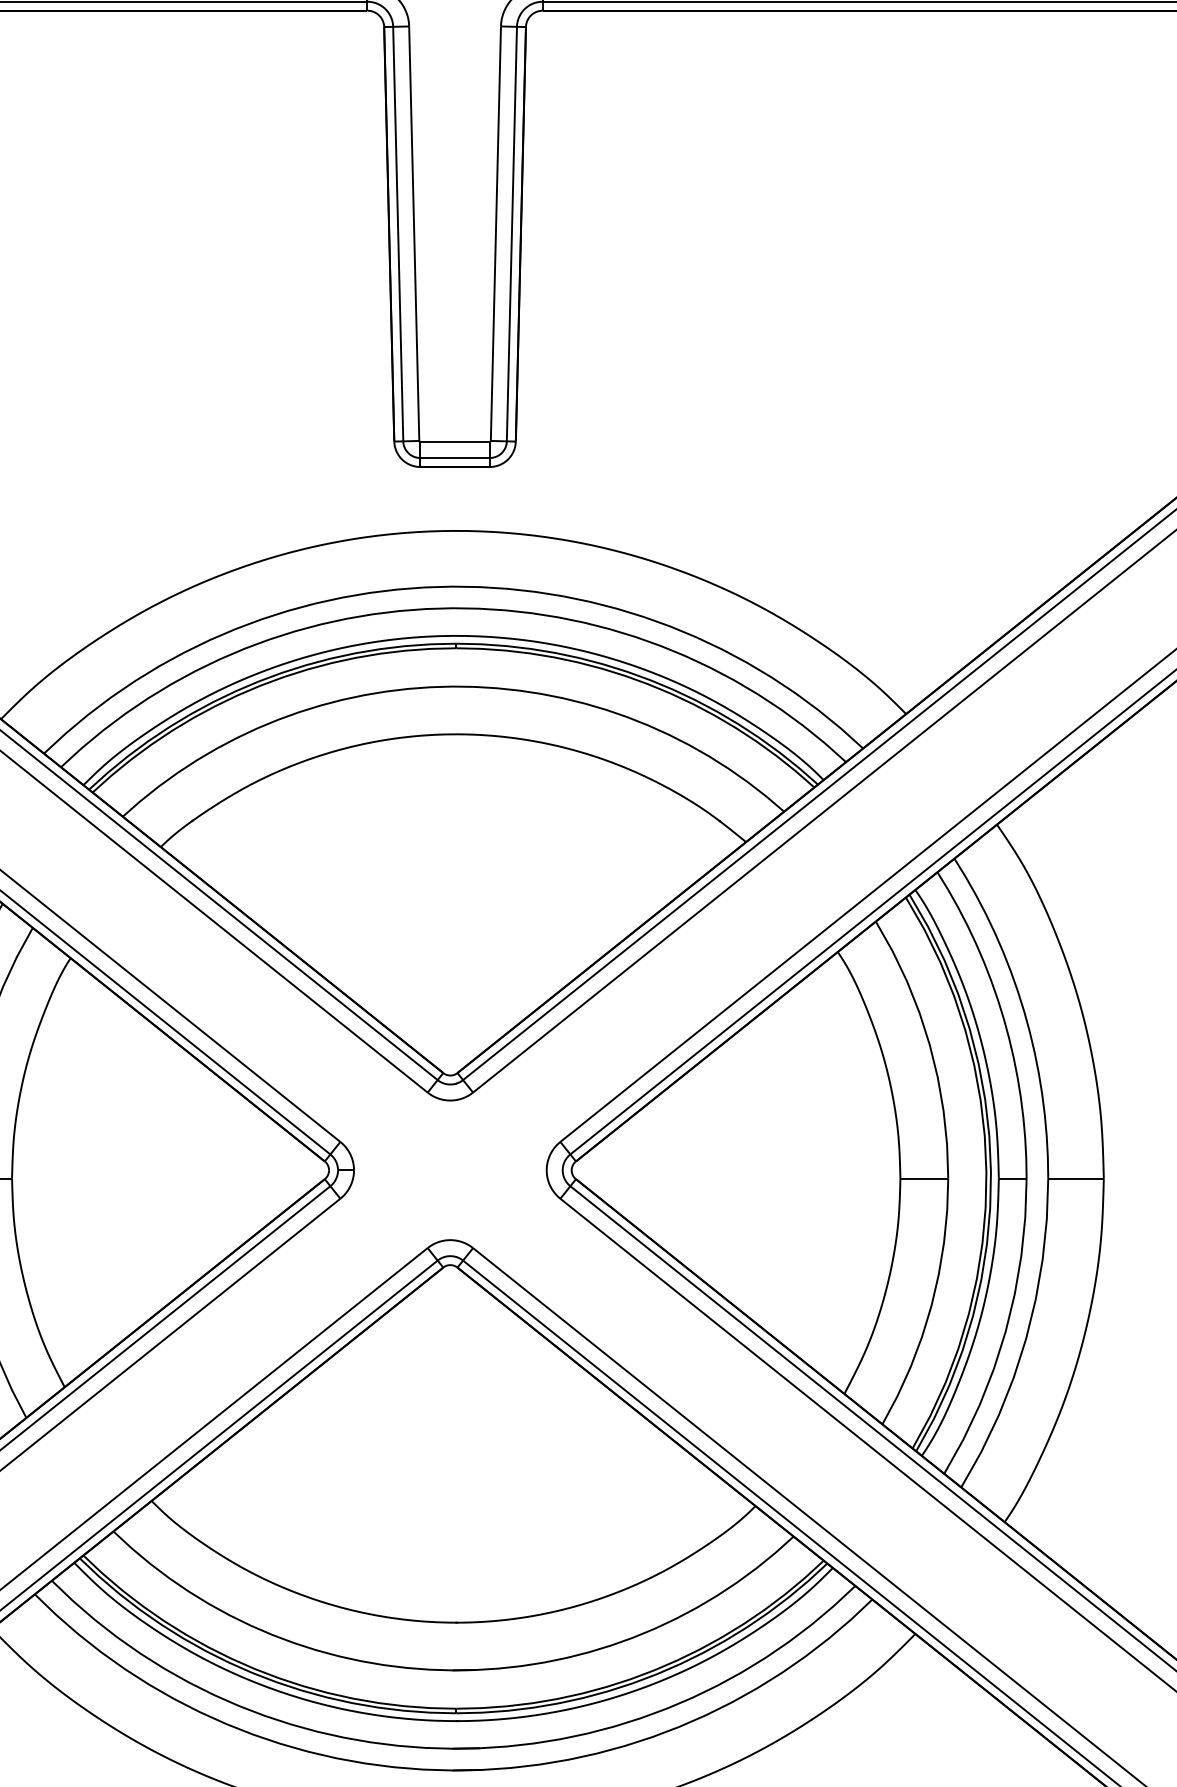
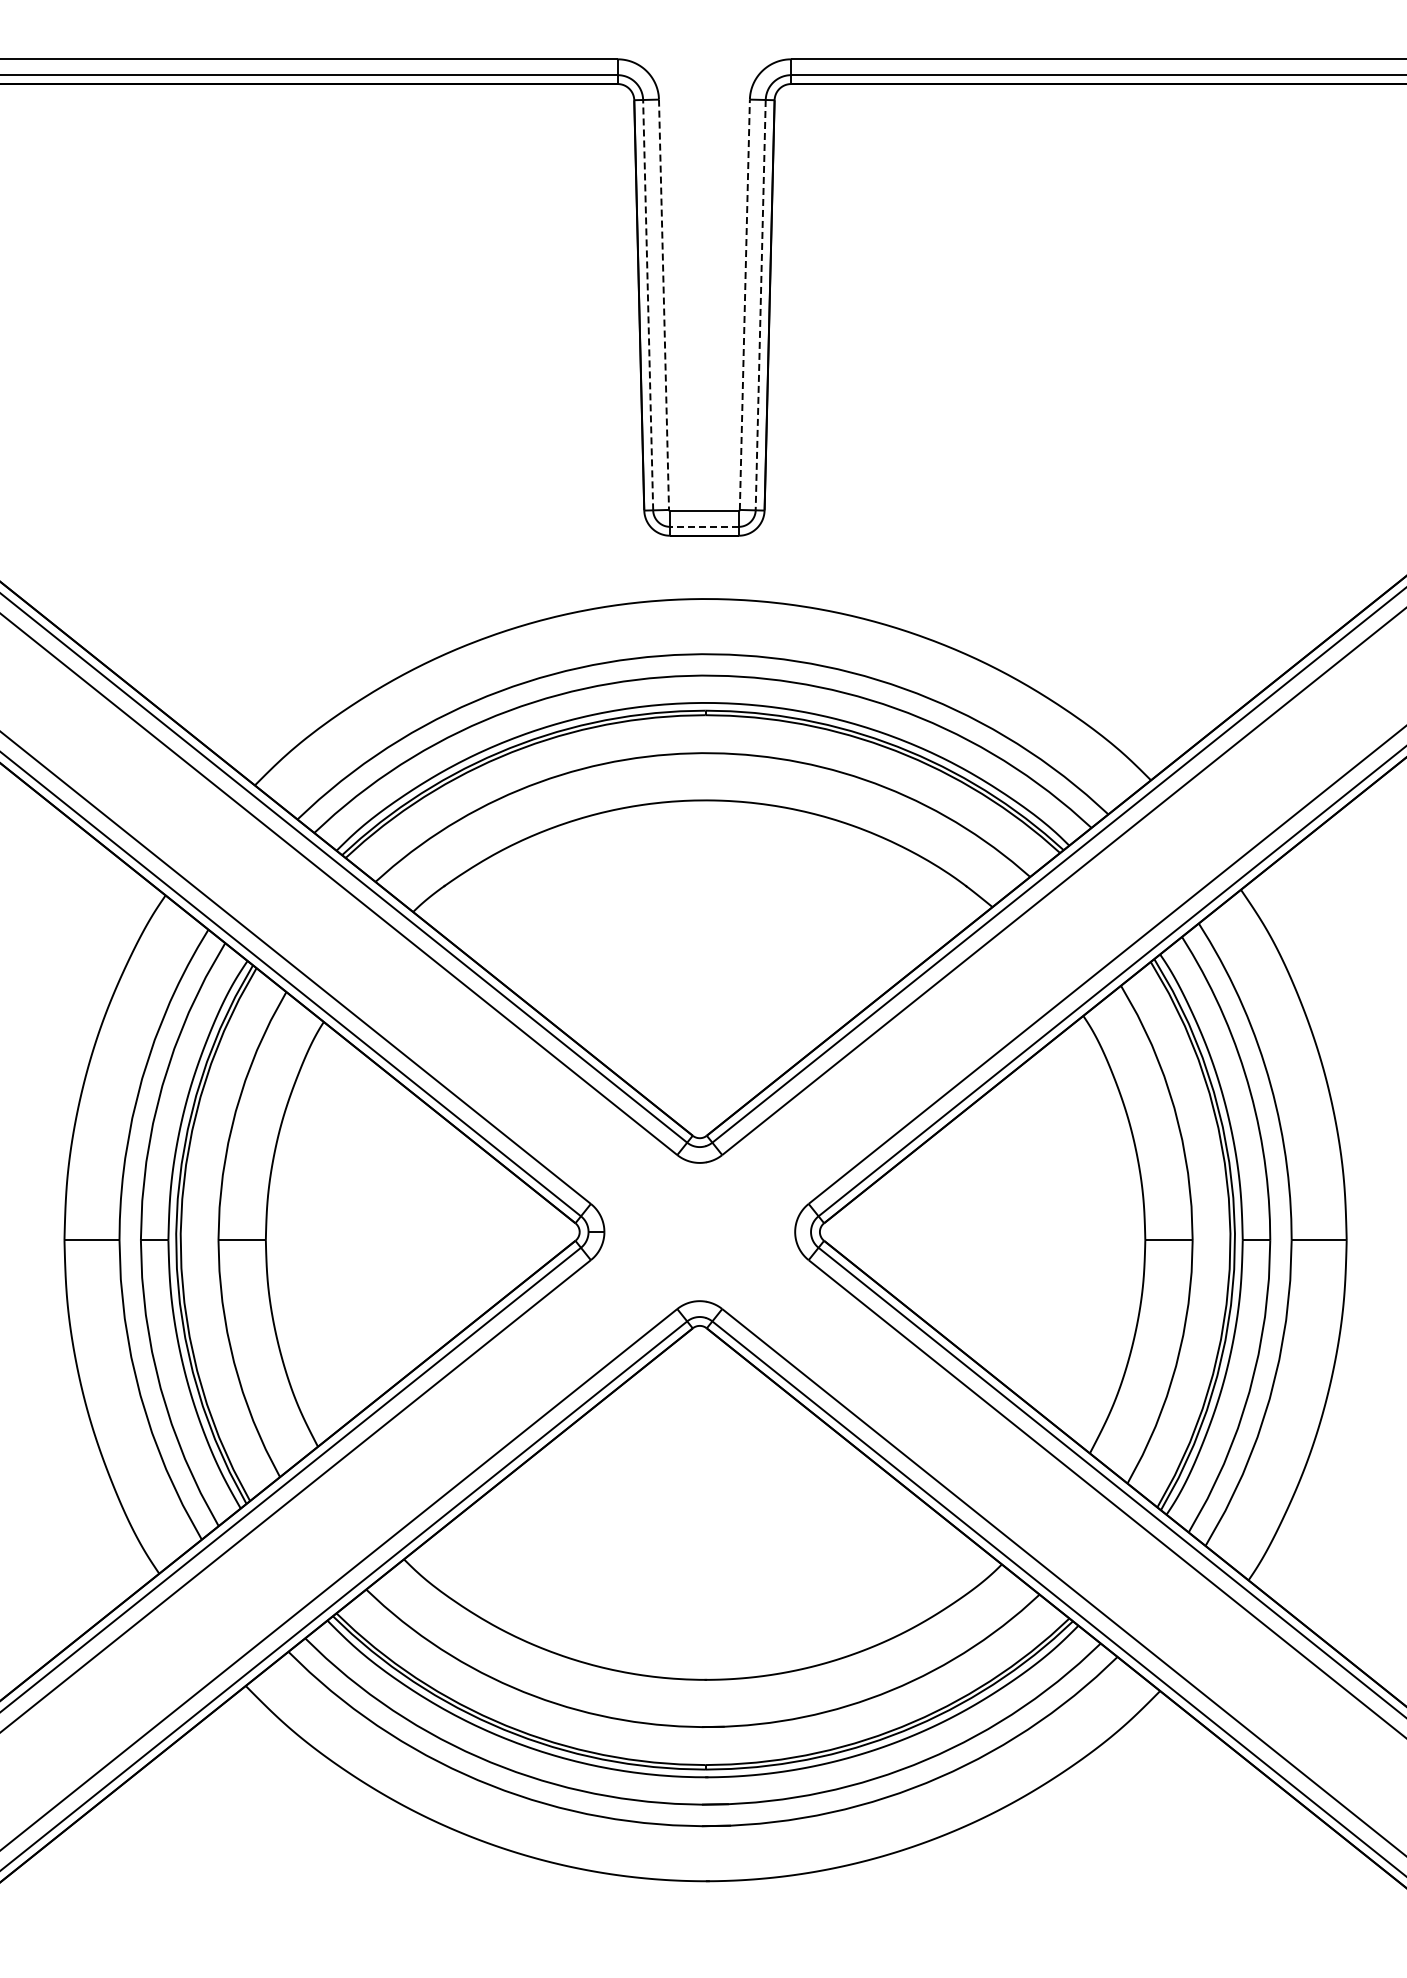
line: (398, 233) -> (648, 304), solid -> dashed
line: (495, 233) -> (744, 304), solid -> dashed
line: (414, 234) -> (664, 305), solid -> dashed
line: (511, 234) -> (760, 305), solid -> dashed
line: (454, 457) -> (703, 526), solid -> dashed

